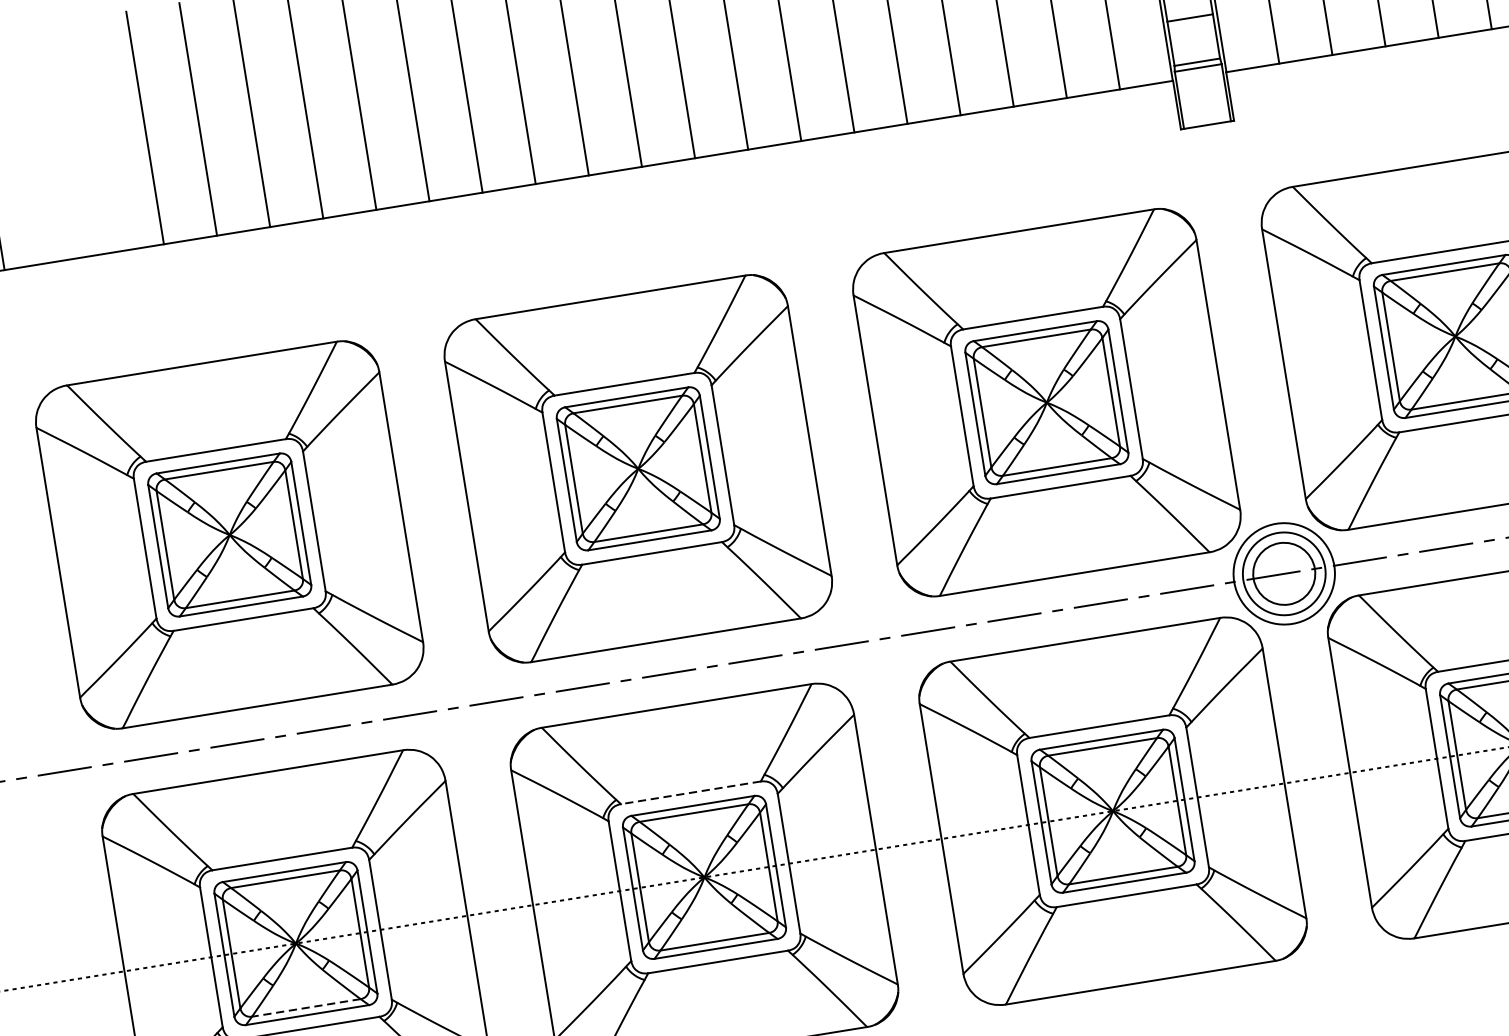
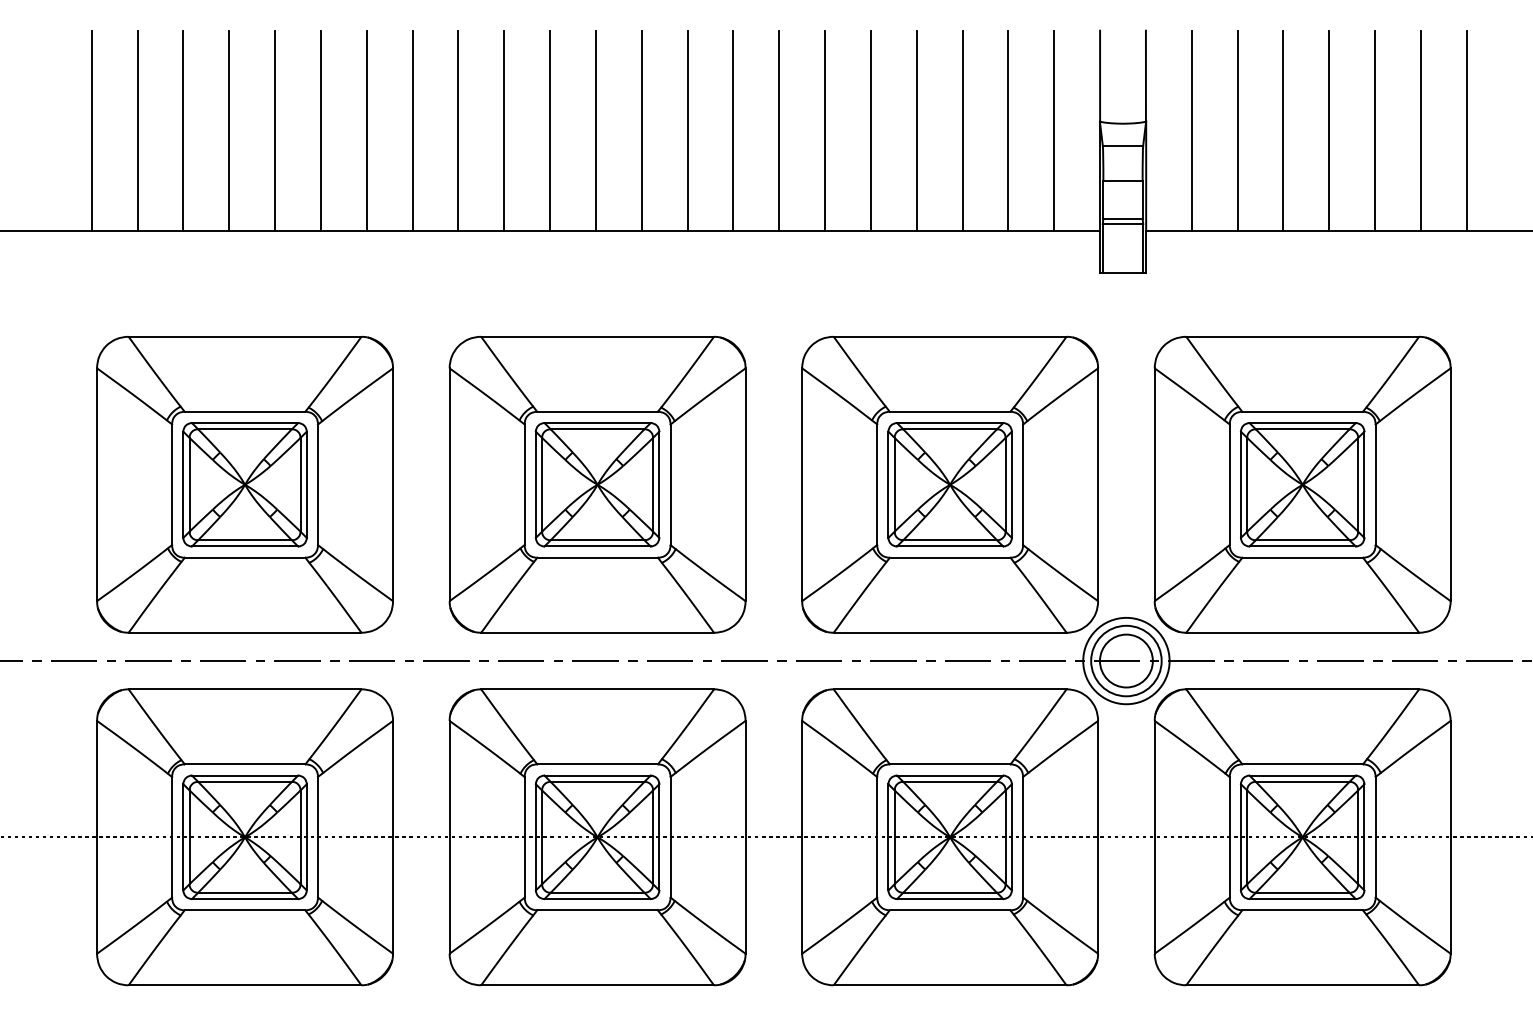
line: (91, 136) -> (183, 130), added
line: (38, 144) -> (137, 130), added
line: (690, 793) -> (597, 764), dashed -> solid
line: (306, 1007) -> (245, 892), dashed -> solid

